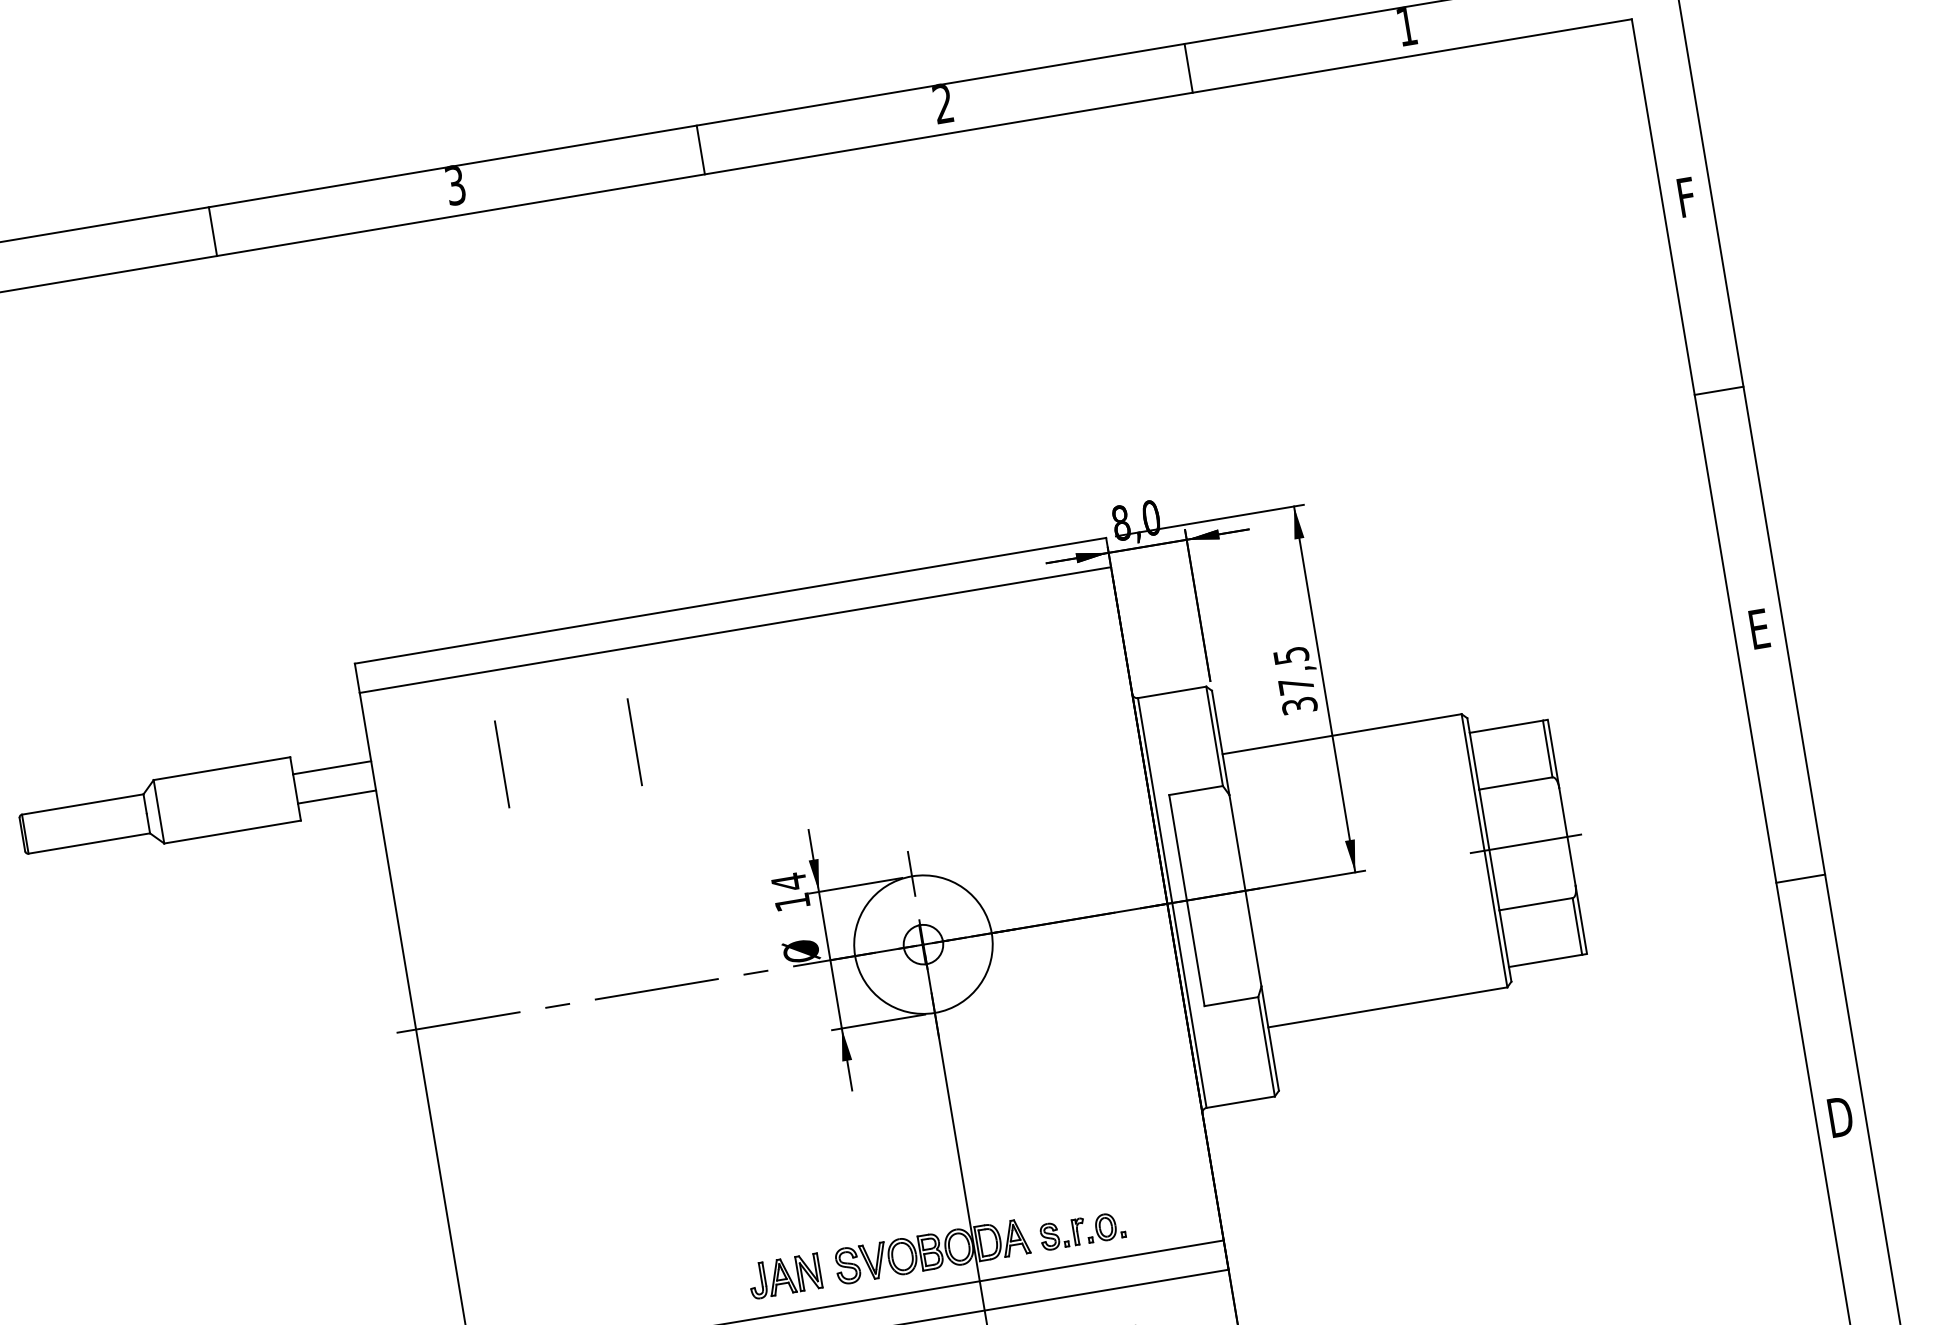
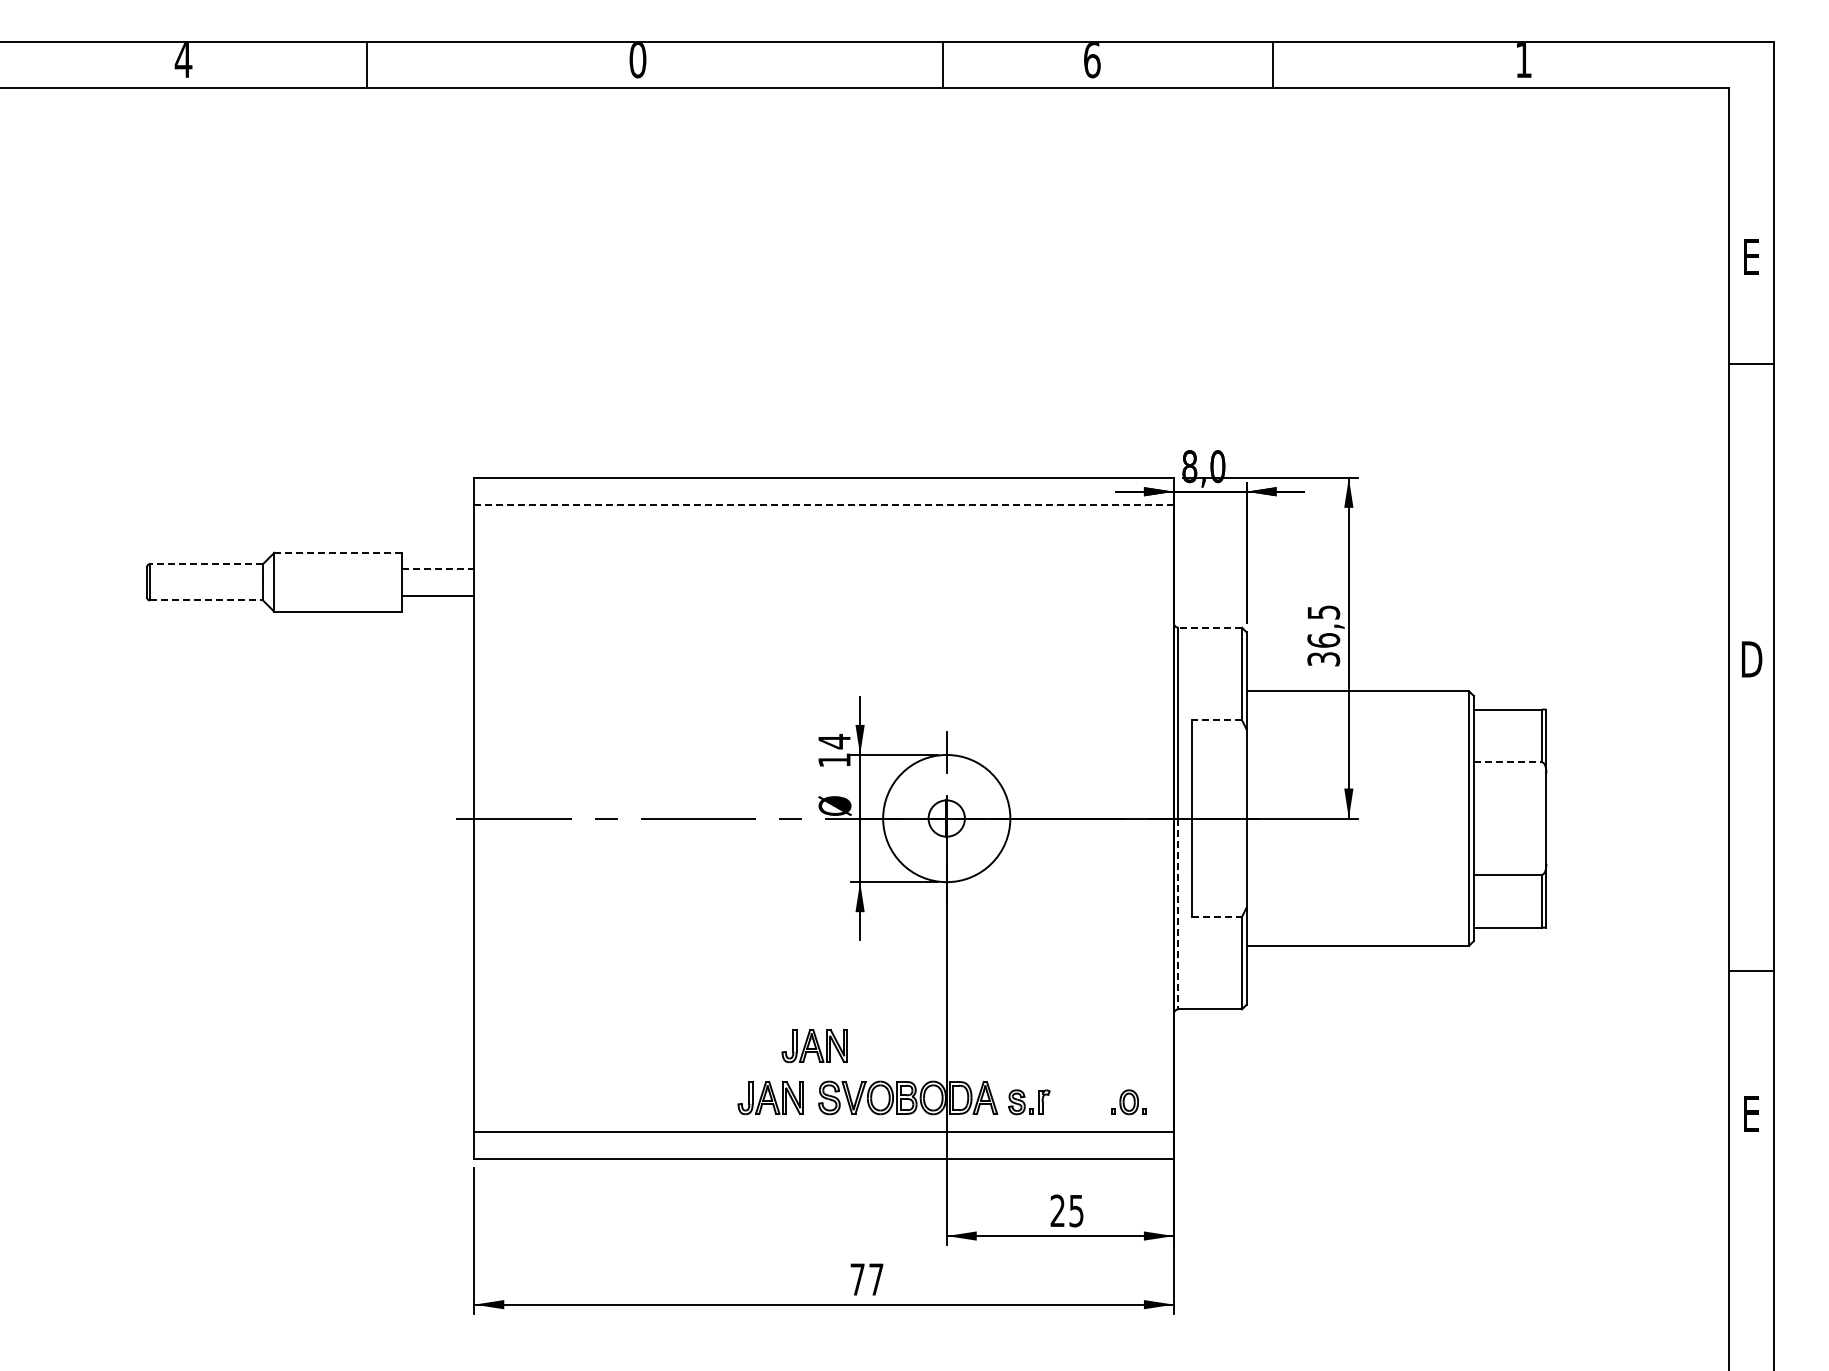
line: (1188, 67) -> (1272, 64), moved
text: (943, 104) -> (1092, 60), 2 -> 6
line: (700, 149) -> (942, 64), moved
text: (455, 186) -> (637, 60), 3 -> 0
text: (1686, 196) -> (1751, 256), F -> E
line: (213, 231) -> (367, 64), moved
line: (1719, 390) -> (1751, 364), moved
text: (1760, 629) -> (1752, 659), E -> D
line: (735, 630) -> (824, 505), solid -> dashed
text: (1296, 685) -> (1323, 640), 37,5 -> 36,5
line: (1172, 692) -> (1210, 627), solid -> dashed
line: (634, 742) -> (715, 591), removed
line: (502, 764) -> (592, 591), removed
line: (332, 767) -> (438, 568), solid -> dashed
line: (221, 768) -> (337, 552), solid -> dashed
line: (1516, 783) -> (1508, 762), solid -> dashed
line: (1196, 790) -> (1217, 720), solid -> dashed
line: (82, 804) -> (206, 564), solid -> dashed
line: (89, 843) -> (206, 600), solid -> dashed
line: (1525, 843) -> (1507, 818), removed
line: (1800, 878) -> (1751, 970), moved
line: (1231, 1001) -> (1217, 916), solid -> dashed
line: (1189, 1006) -> (1178, 914), solid -> dashed
text: (1840, 1116) -> (1751, 1113), D -> E
part: (822, 1213) -> (814, 1046), added
part: (1105, 1227) -> (1128, 1102), moved

